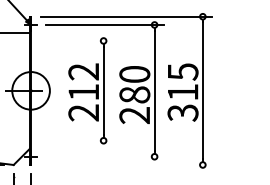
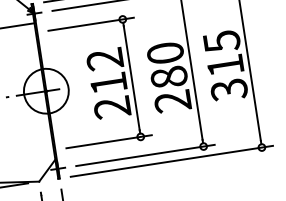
line: (76, 40) -> (90, 23), added
line: (76, 140) -> (108, 141), added
line: (105, 156) -> (145, 155), added
line: (126, 164) -> (171, 160), added

